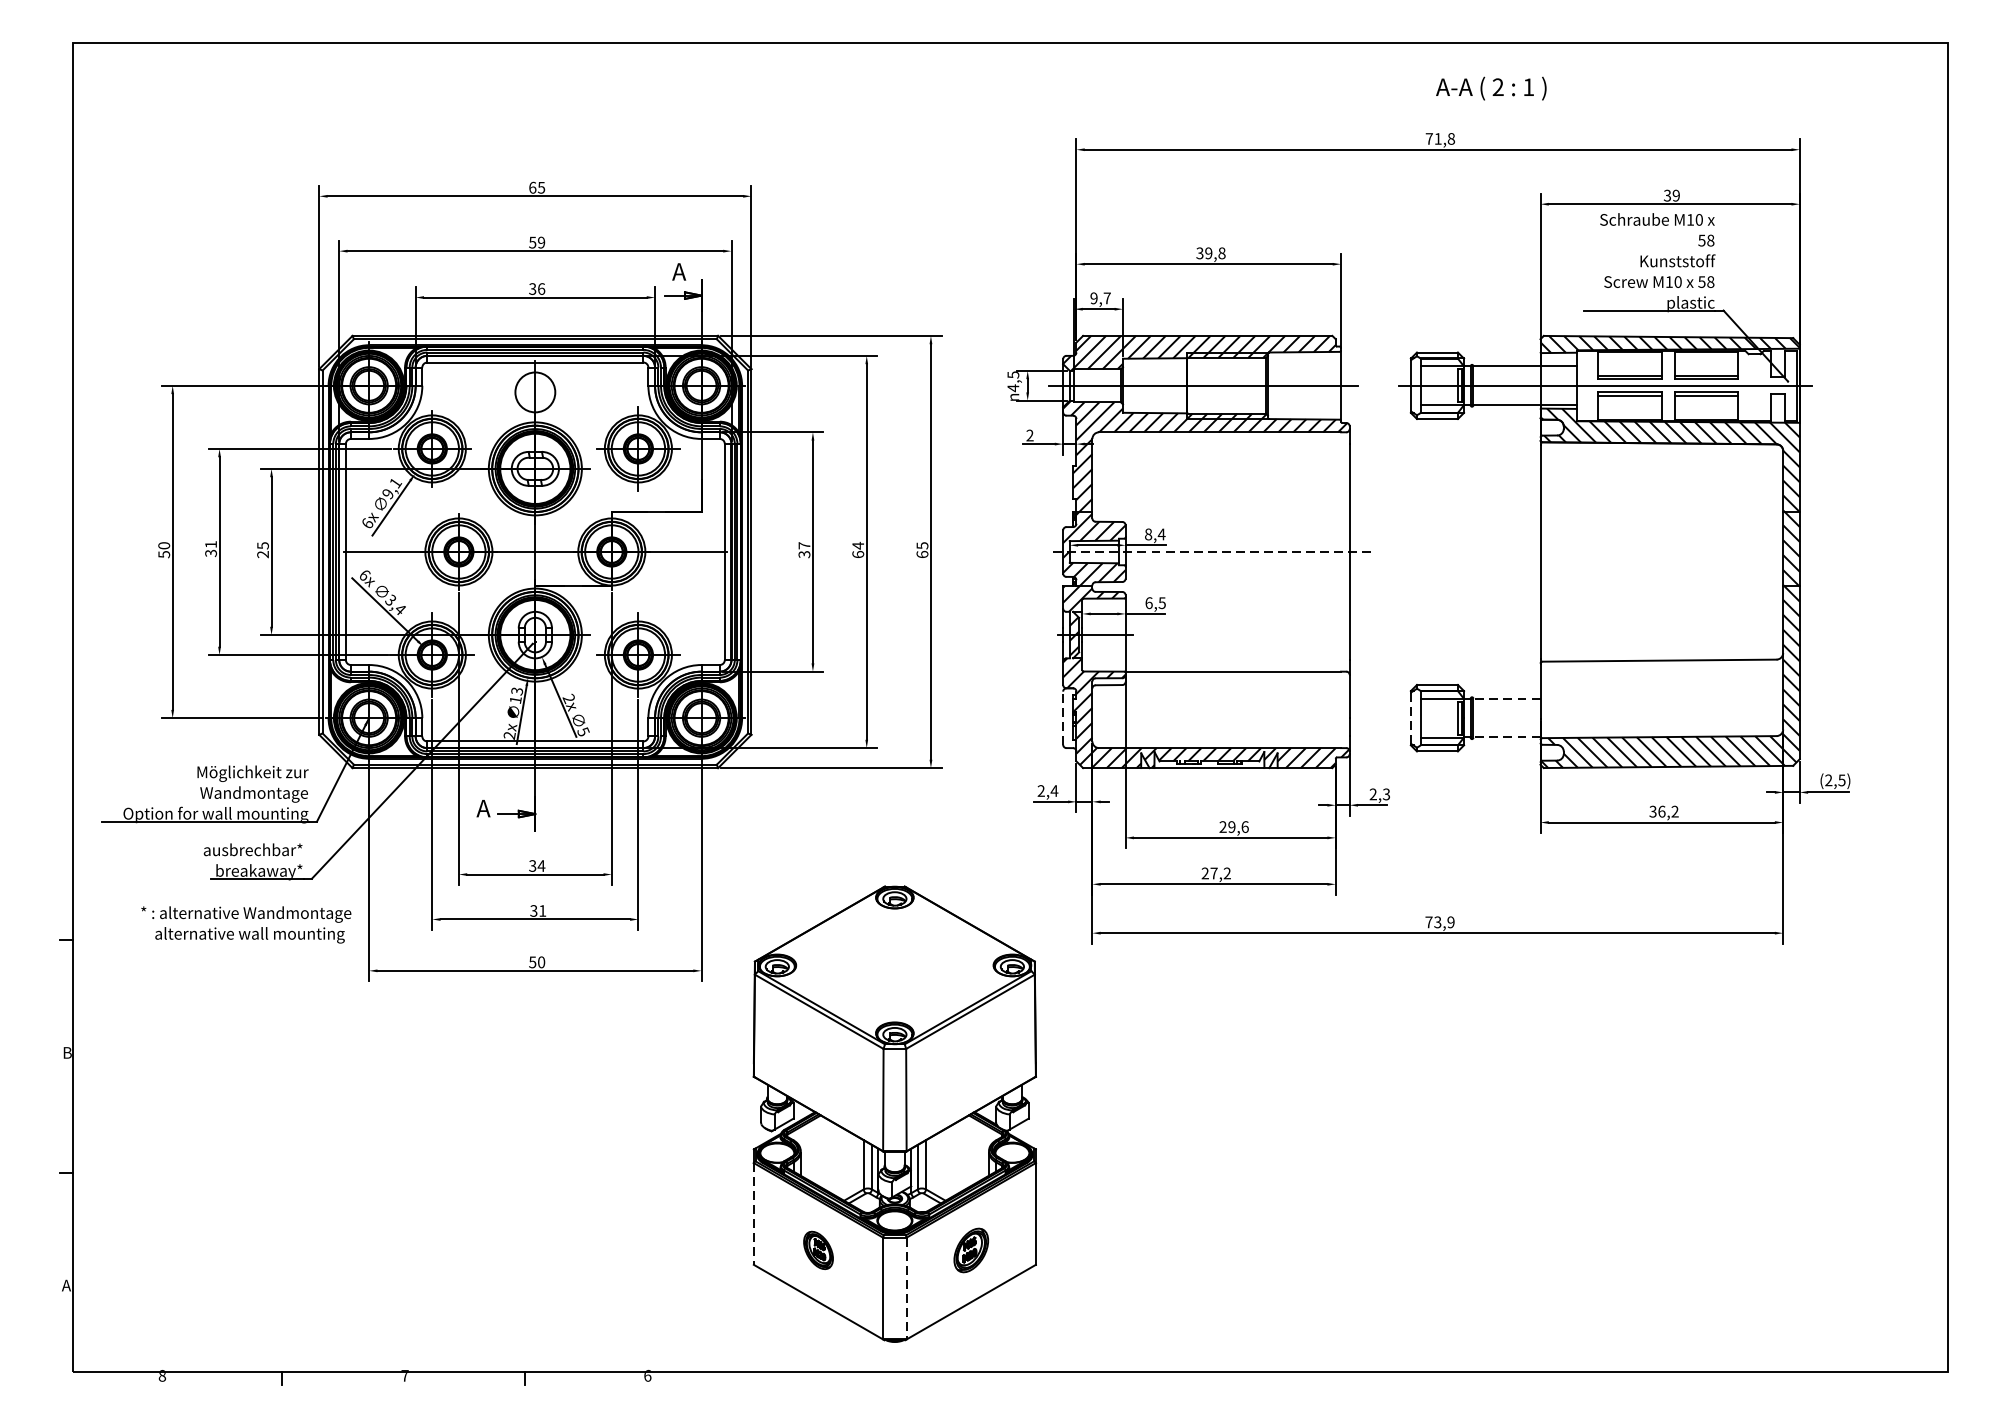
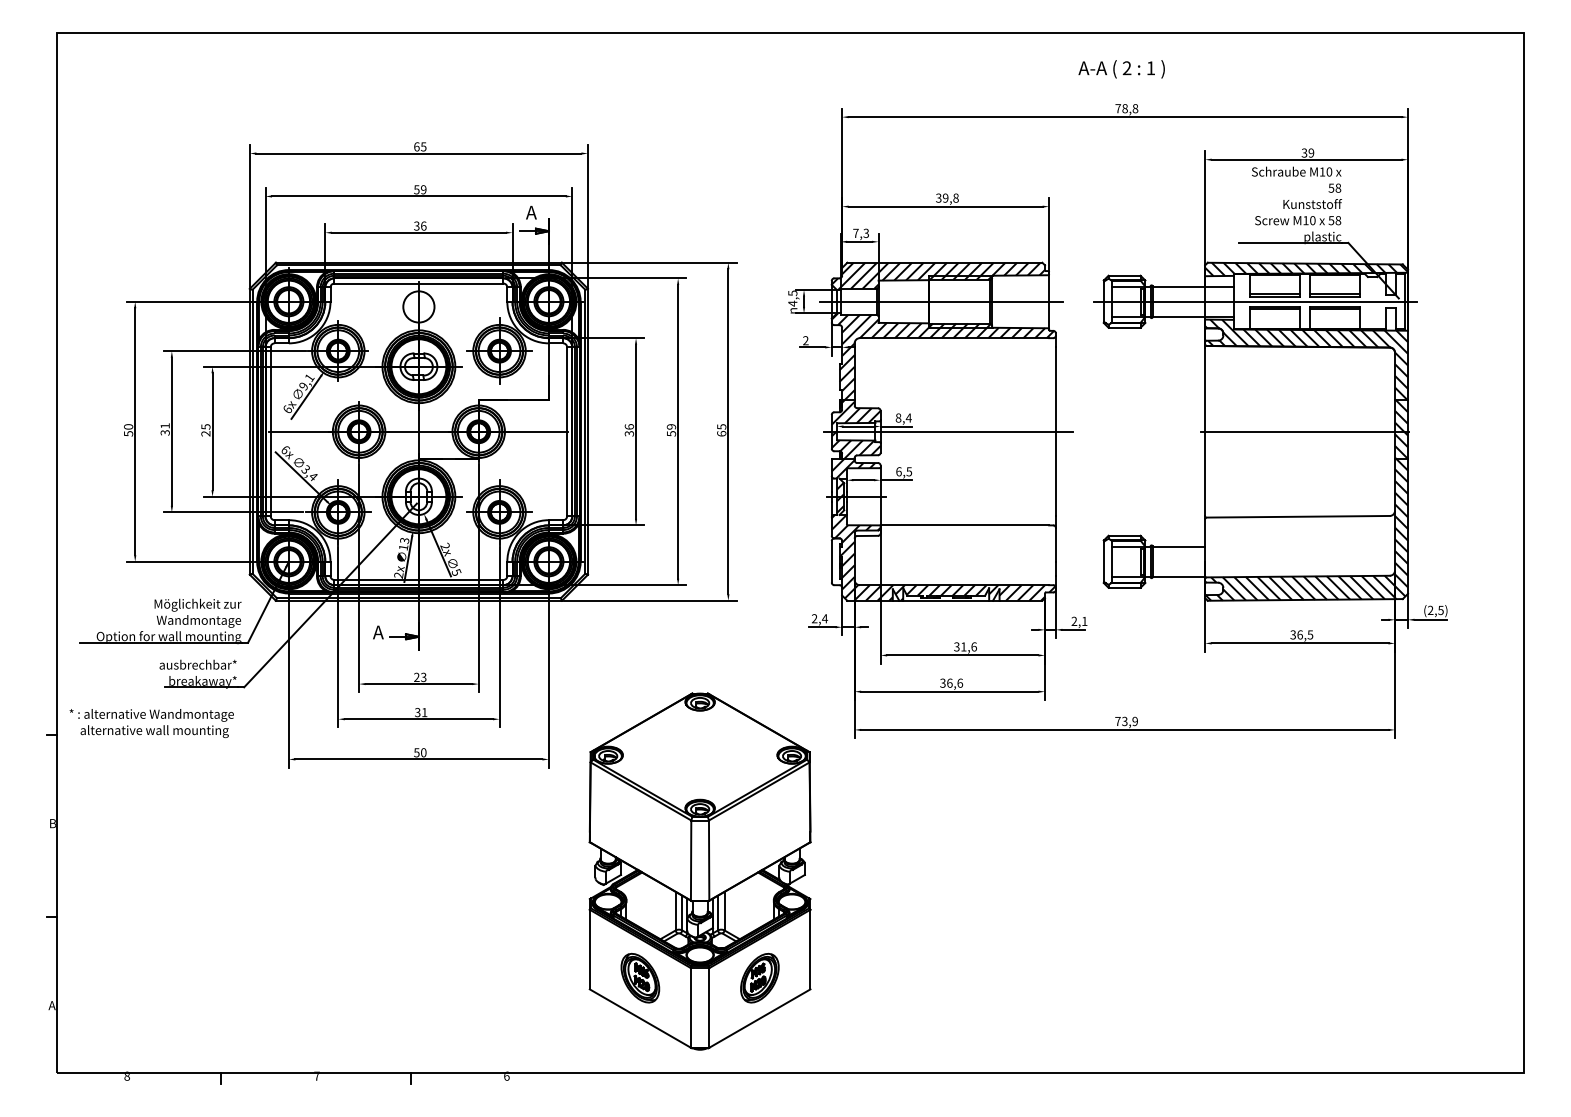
text: (1491, 88) -> (1121, 69), moved
text: (1437, 138) -> (1124, 108), 71,8 -> 78,8
text: (1101, 297) -> (861, 232), 9,7 -> 7,3
text: (804, 545) -> (629, 426), 37 -> 36
text: (858, 550) -> (671, 430), 64 -> 59
line: (1212, 551) -> (948, 431), dashed -> solid
line: (1668, 551) -> (1305, 431), added
line: (1506, 698) -> (1178, 546), dashed -> solid
line: (1062, 717) -> (831, 561), dashed -> solid
line: (1410, 717) -> (1103, 561), dashed -> solid
line: (1506, 737) -> (1178, 576), dashed -> solid
text: (1386, 794) -> (1084, 621), 2,3 -> 2,1
text: (1675, 811) -> (1310, 634), 36,2 -> 36,5
text: (1227, 826) -> (960, 646), 29,6 -> 31,6
text: (537, 866) -> (420, 677), 34 -> 23
text: (1216, 872) -> (951, 682), 27,2 -> 36,6
text: (245, 924) -> (151, 723), moved
line: (753, 1213) -> (589, 949), dashed -> solid
part: (818, 1249) -> (640, 977), size x1.67
part: (970, 1249) -> (759, 977), size x1.43
line: (906, 1288) -> (709, 1007), dashed -> solid

